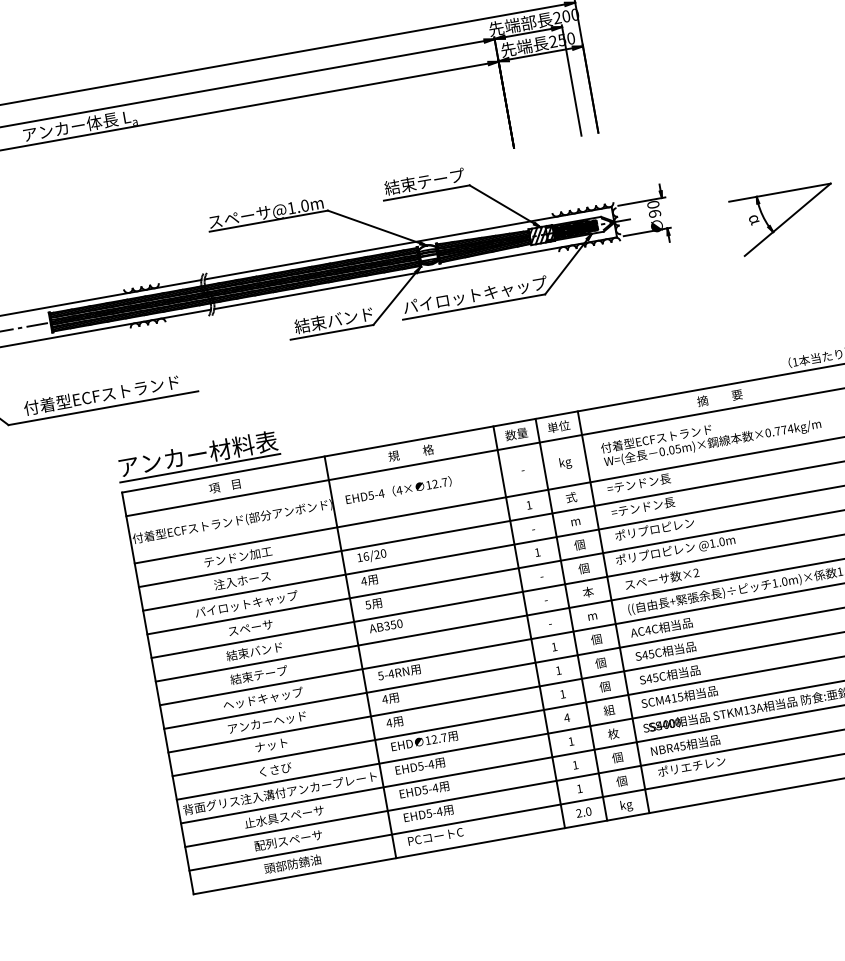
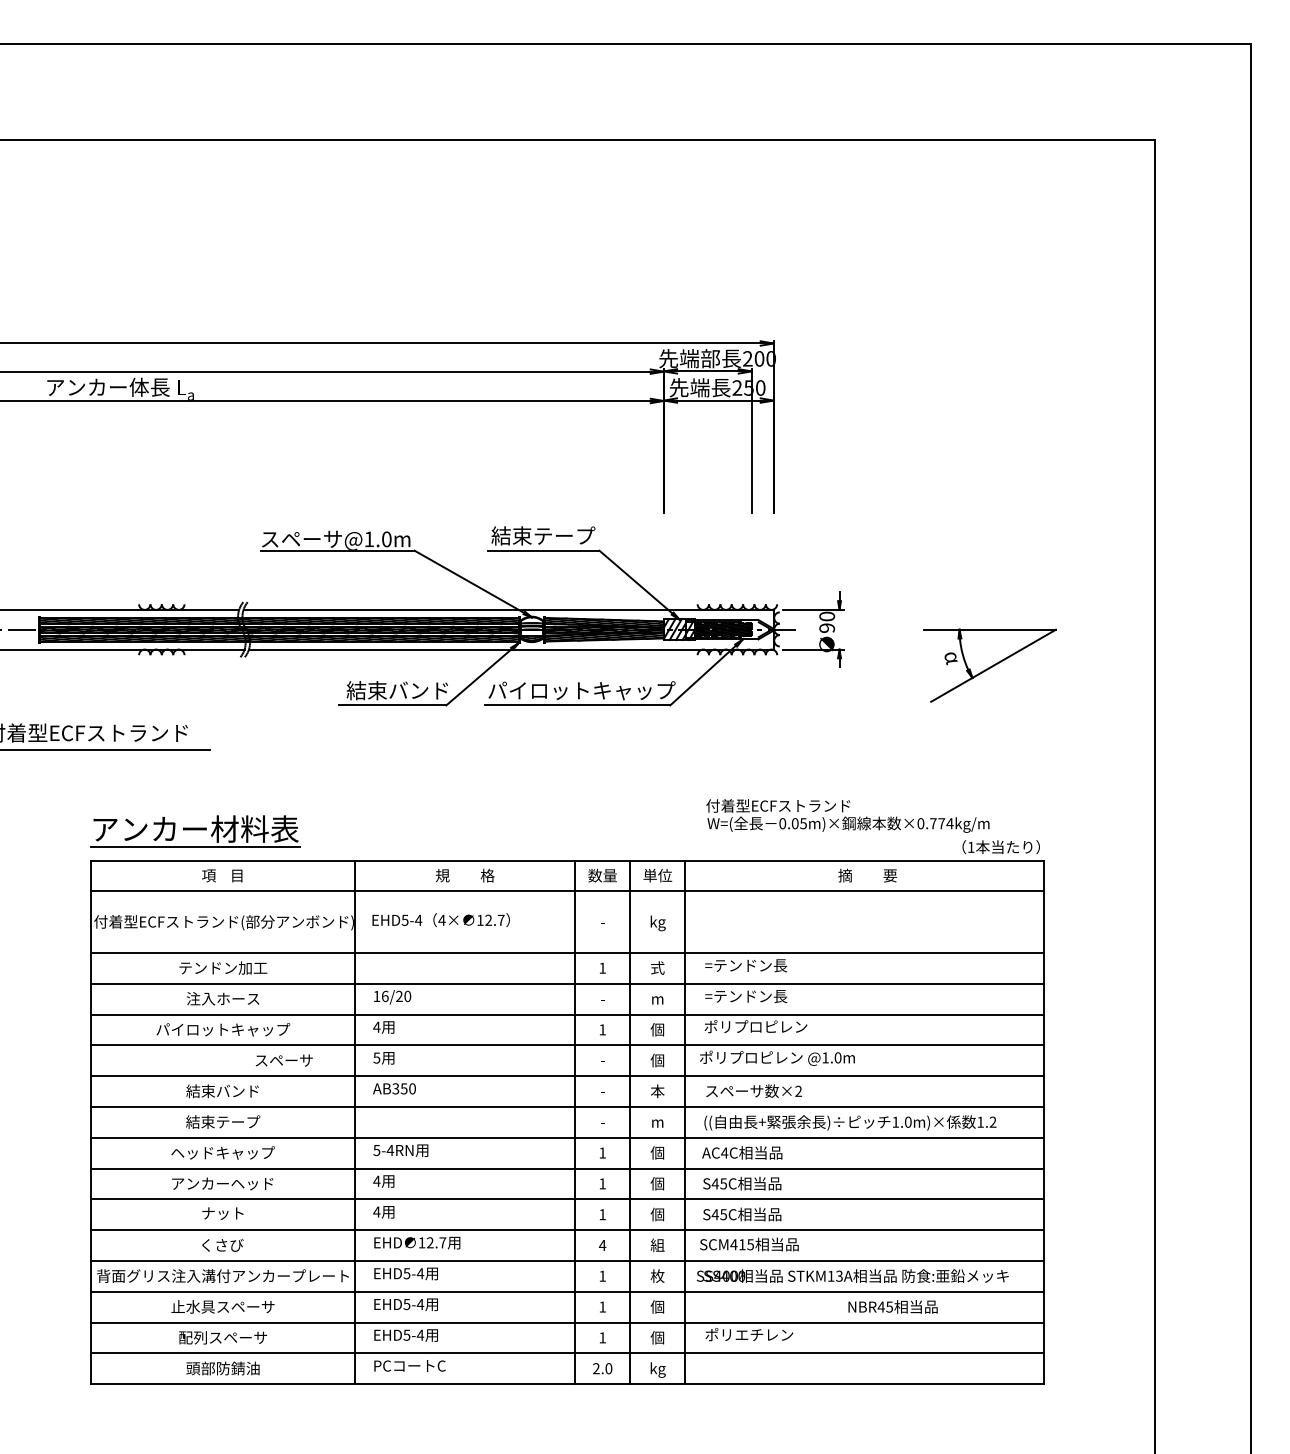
text: (710, 436) -> (847, 815), moved
text: (250, 627) -> (283, 1060), moved
text: (685, 745) -> (892, 1306), moved

